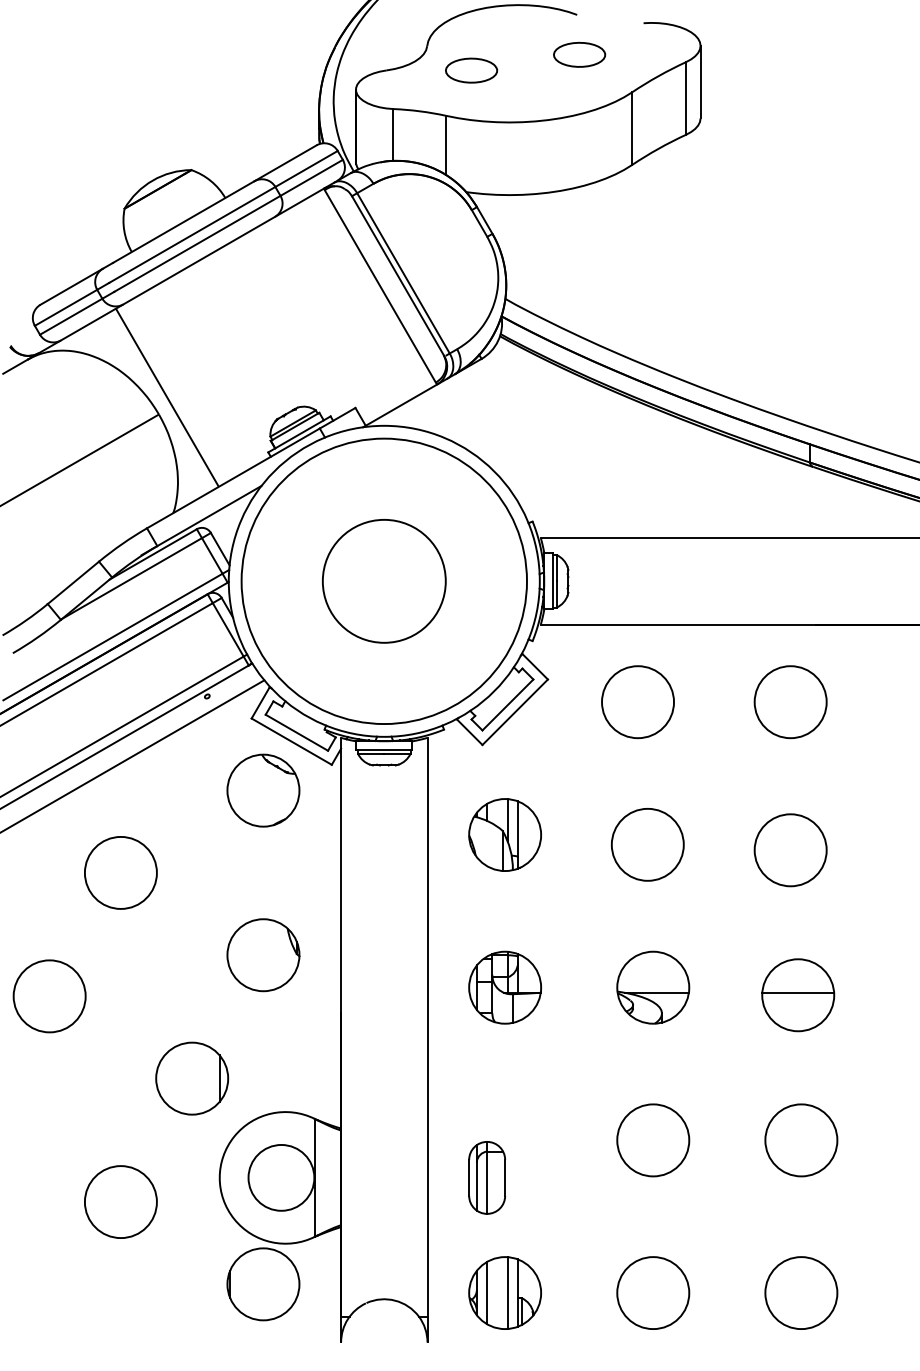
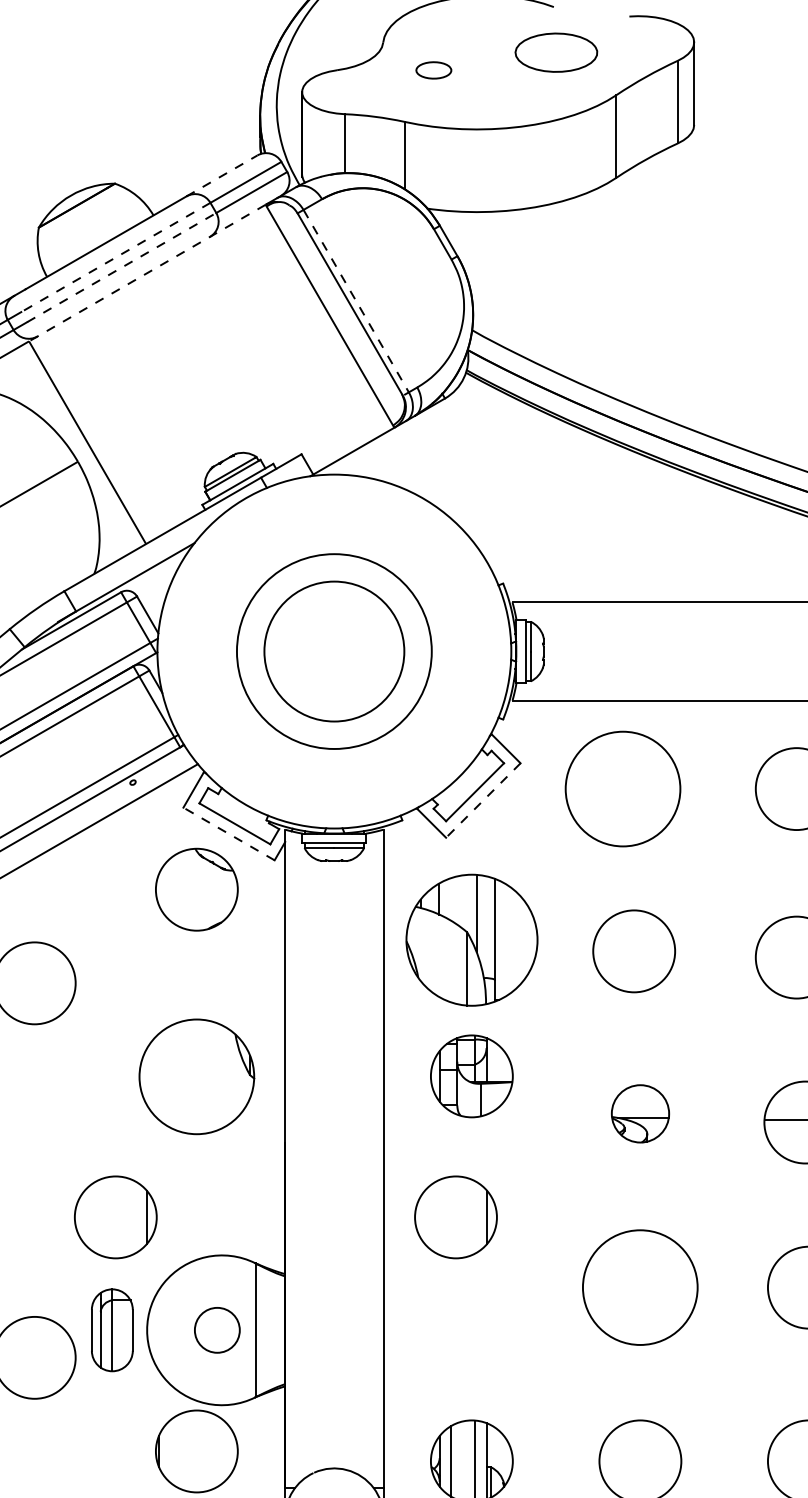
part: (579, 54) -> (556, 52), size x1.4
part: (471, 70) -> (433, 70), size x0.6
line: (285, 163) -> (221, 176), solid -> dashed
line: (192, 234) -> (116, 256), solid -> dashed
line: (197, 243) -> (121, 267), solid -> dashed
line: (219, 248) -> (146, 272), solid -> dashed
line: (403, 273) -> (356, 301), solid -> dashed
circle: (384, 581) -> (334, 651), size x0.6
circle: (638, 702) -> (623, 789), size x1.4
line: (514, 712) -> (482, 800), solid -> dashed
line: (291, 741) -> (228, 833), solid -> dashed
part: (504, 834) -> (471, 939), size x1.6
part: (263, 955) -> (196, 1077), size x1.4
part: (504, 987) -> (471, 1076), moved
part: (653, 987) -> (640, 1113), size x0.7
part: (491, 1078) -> (456, 1217), added
circle: (653, 1140) -> (640, 1287), size x1.4
circle: (281, 1177) -> (217, 1329), size x0.6
part: (486, 1177) -> (111, 1329), moved

